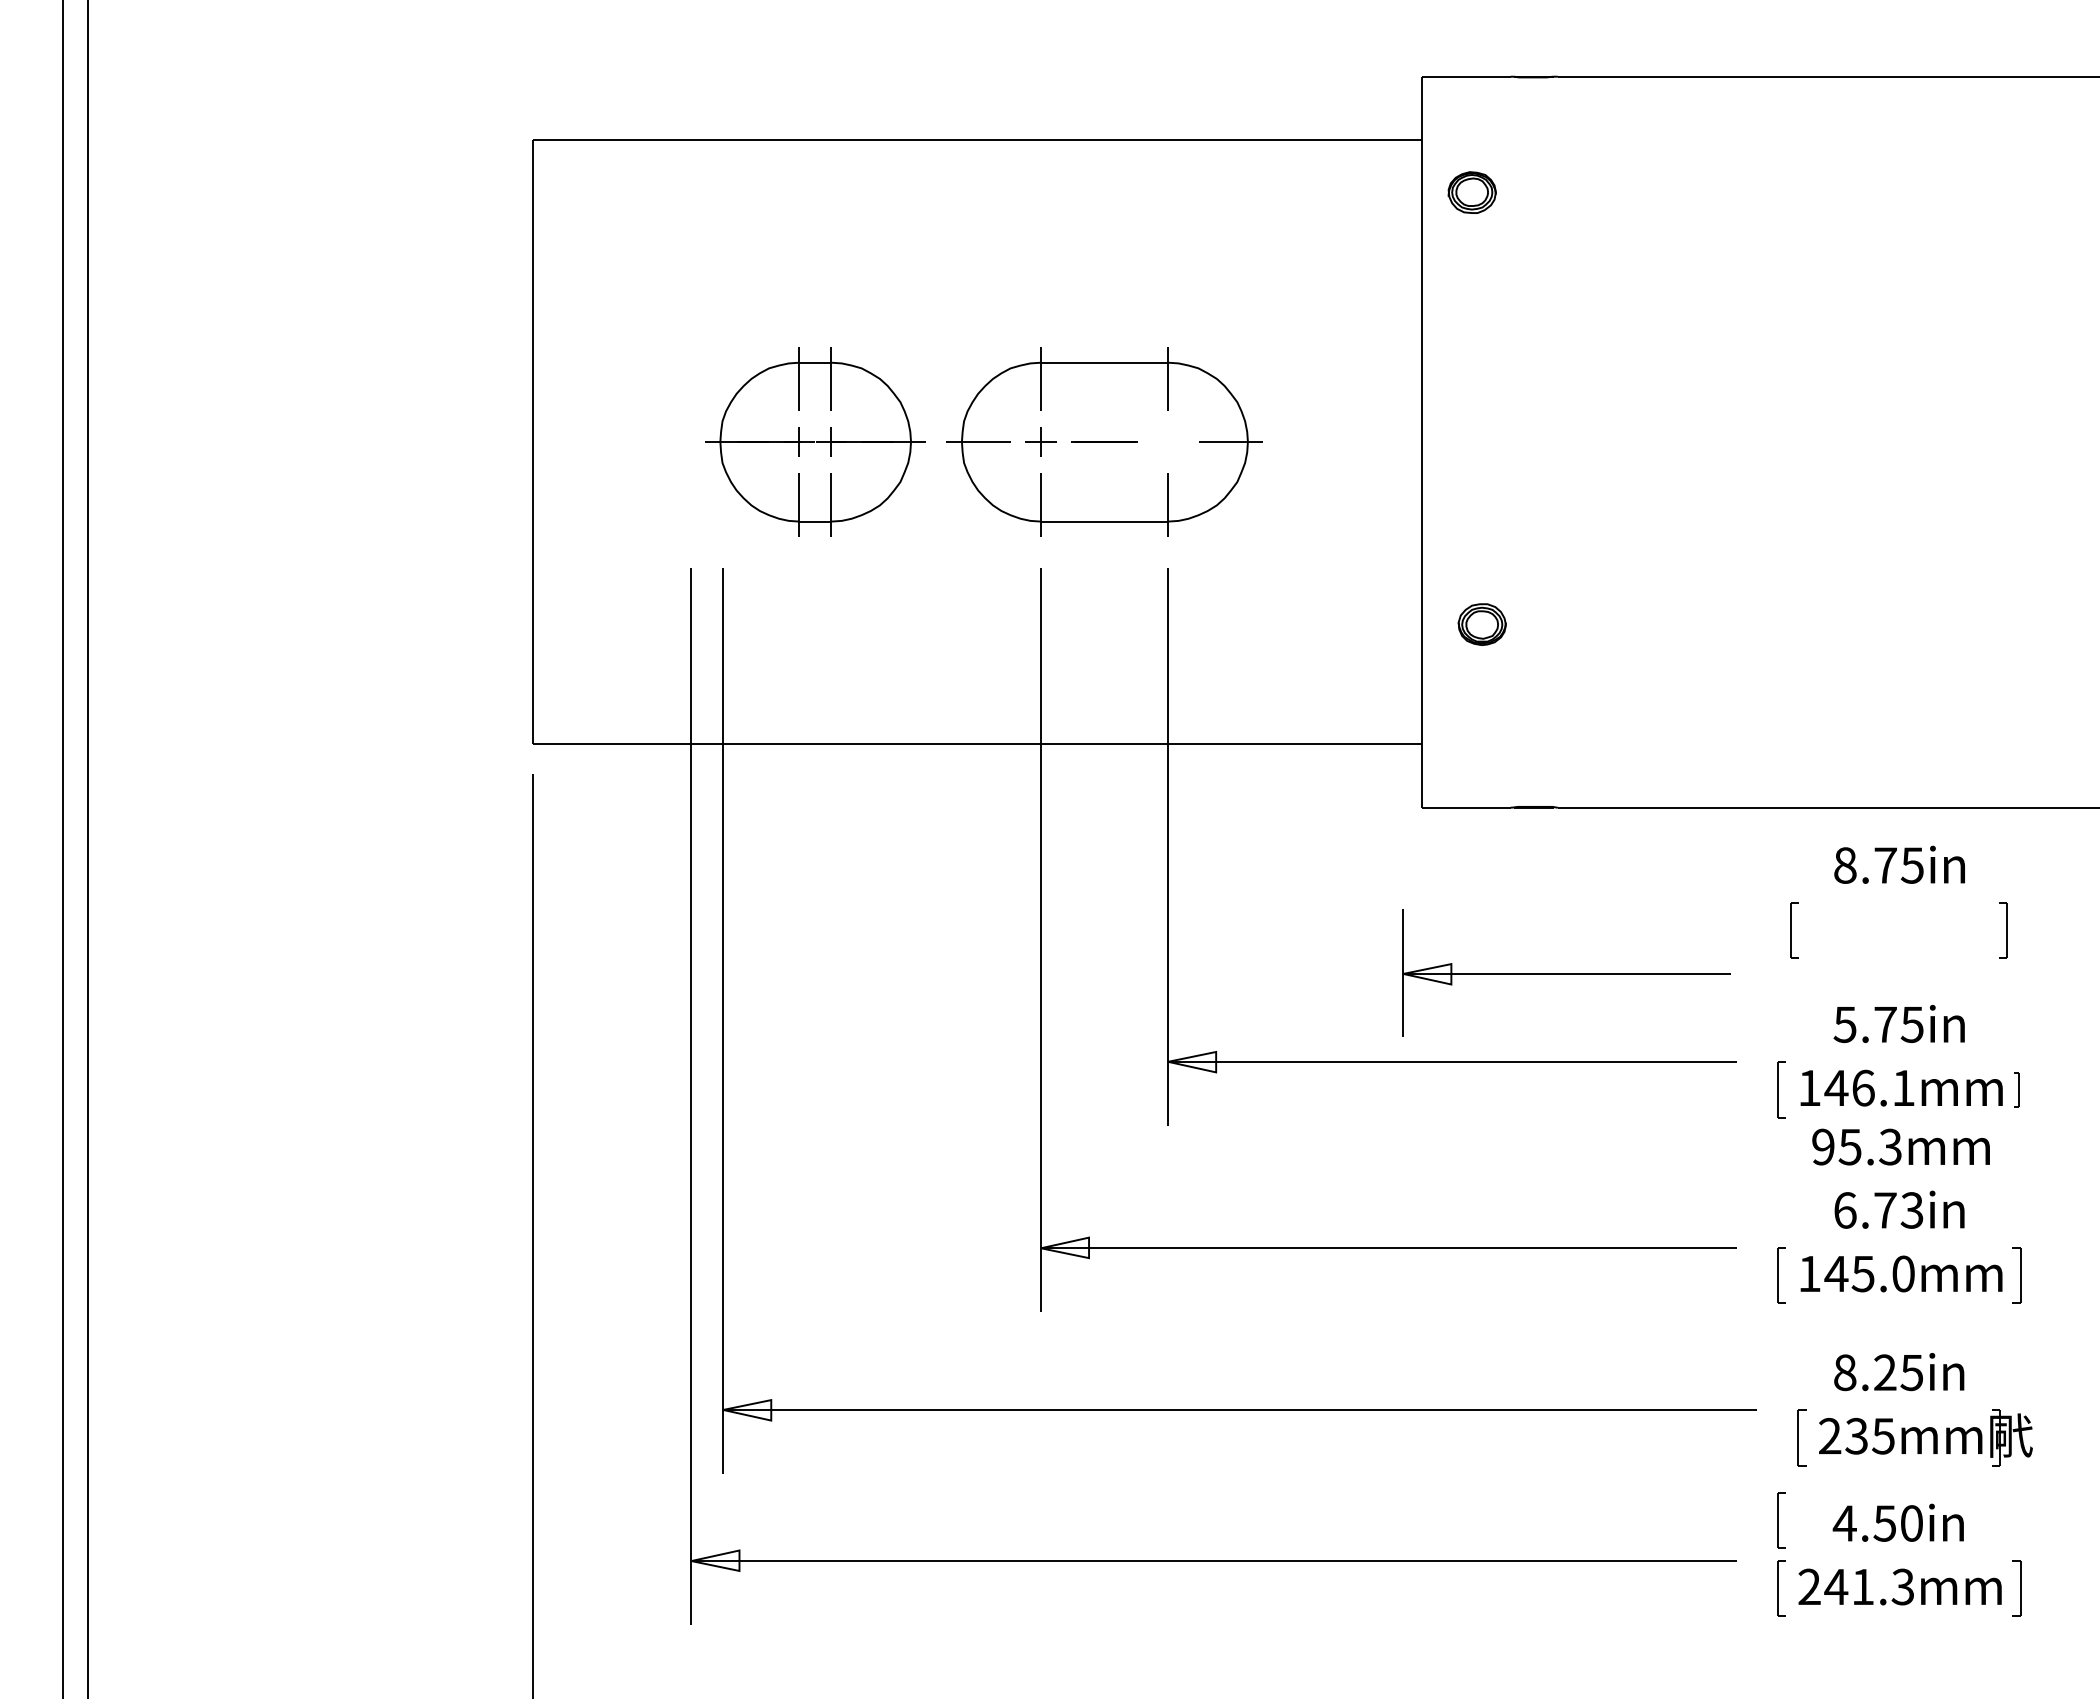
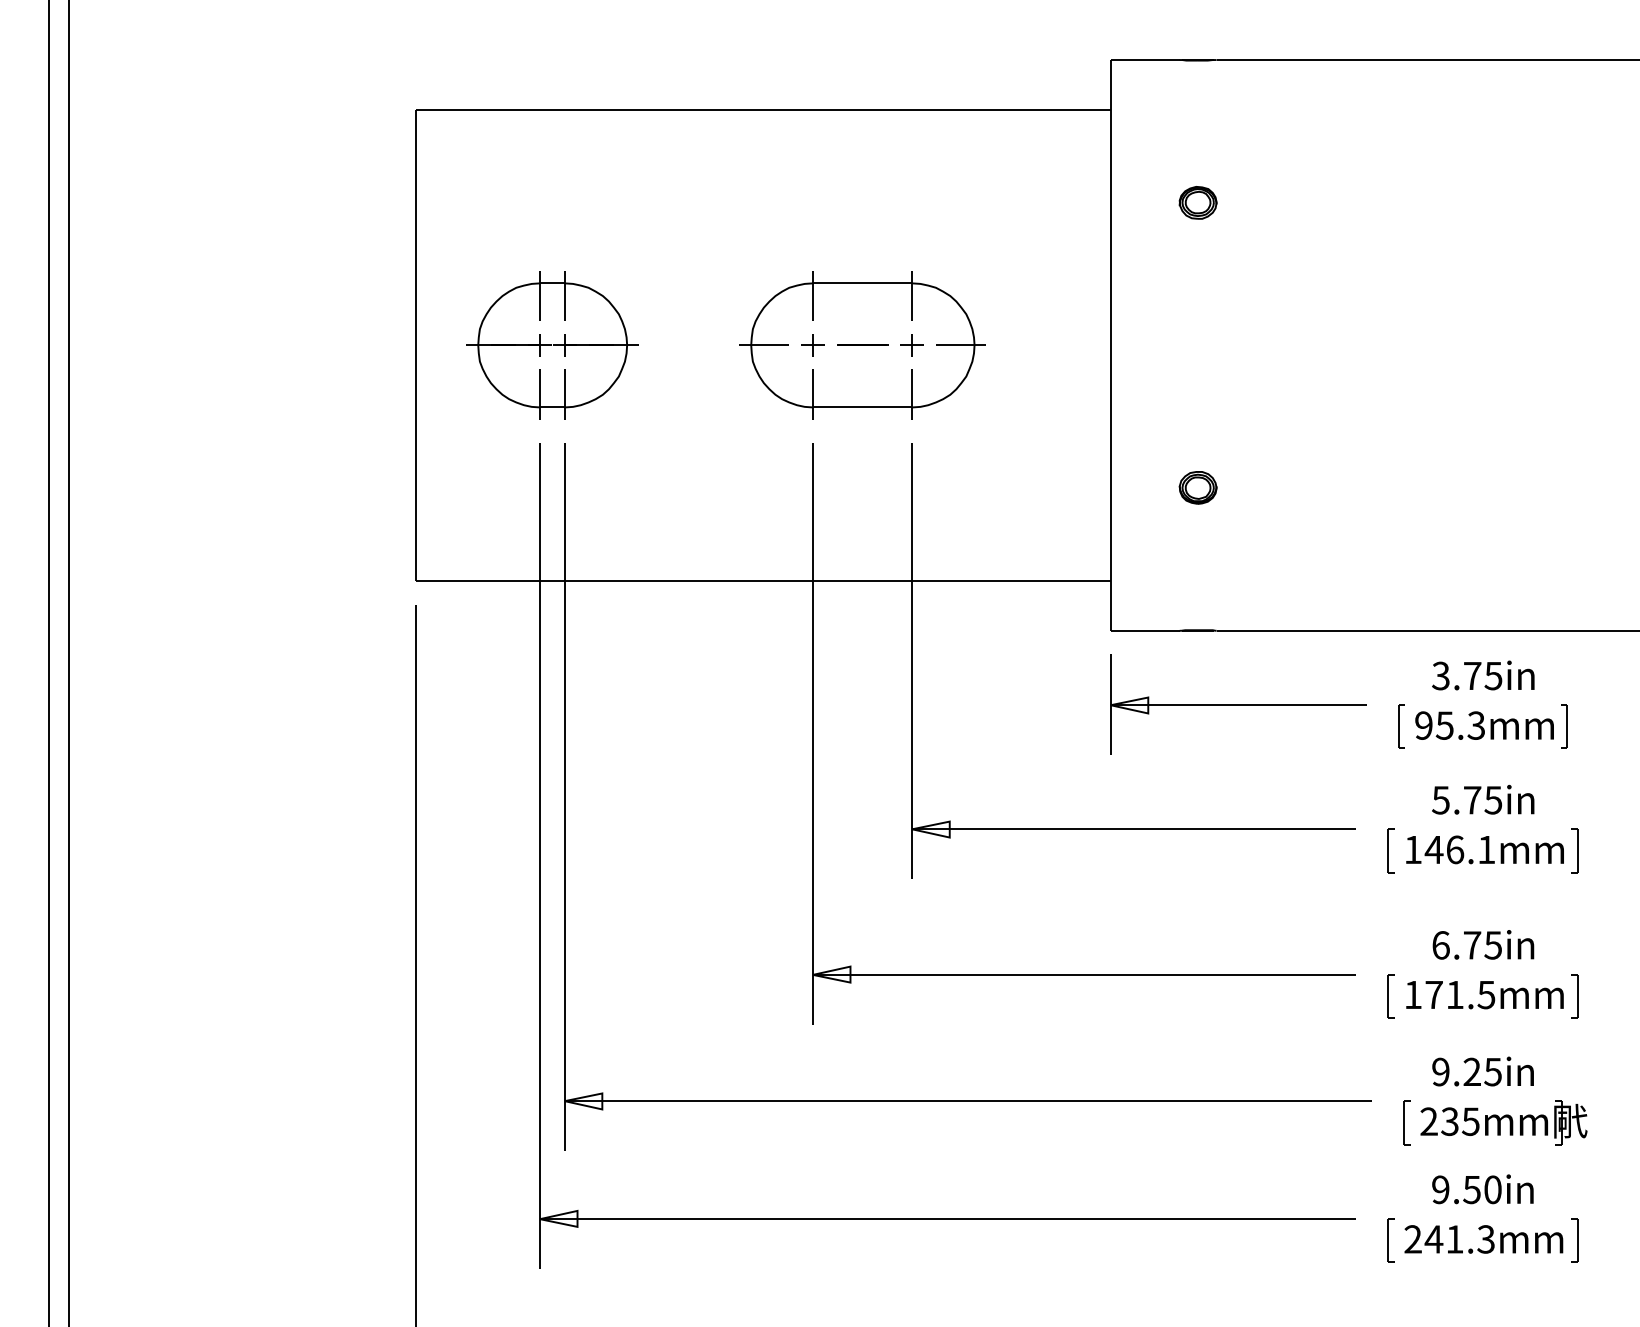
part: (1471, 192) -> (1197, 202), moved
part: (815, 441) -> (552, 344), moved
part: (1168, 441) -> (912, 344), added
part: (1481, 624) -> (1197, 487), moved
text: (1844, 865) -> (1440, 675), 8.75in -> 3.75in
part: (1566, 972) -> (1238, 704), moved
part: (2016, 1089) -> (1574, 850), size x1.67
text: (1900, 1146) -> (1484, 725), moved
text: (1911, 1210) -> (1492, 945), 6.73in -> 6.75in
text: (1869, 1273) -> (1459, 994), 145.0mm -> 171.5mm
text: (1845, 1372) -> (1441, 1071), 8.25in -> 9.25in
part: (1781, 1520) -> (1391, 1187), removed
text: (1844, 1523) -> (1440, 1189), 4.50in -> 9.50in

